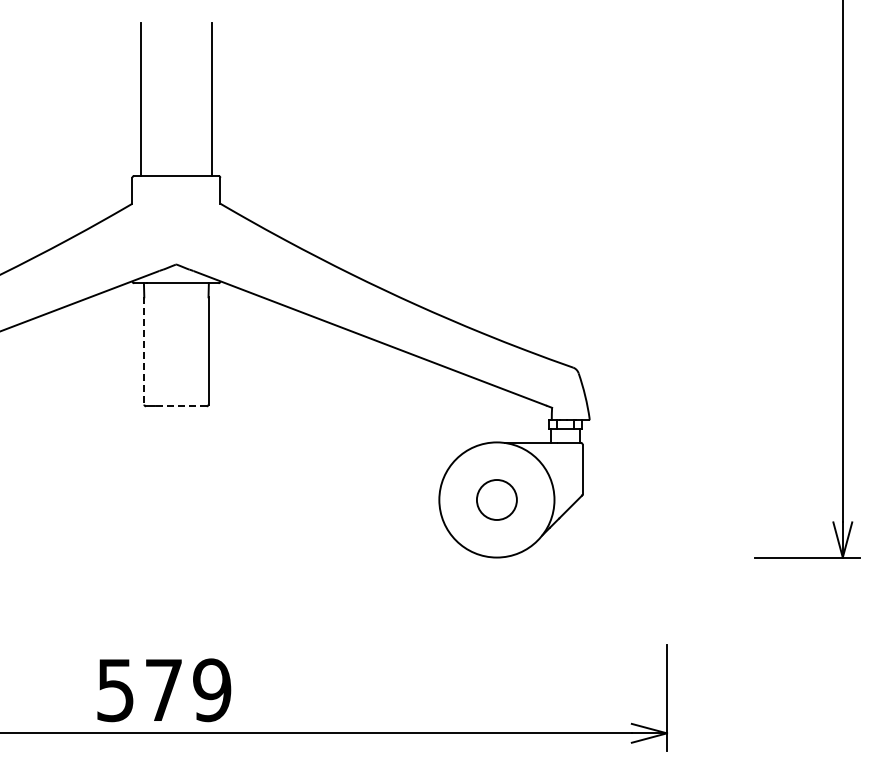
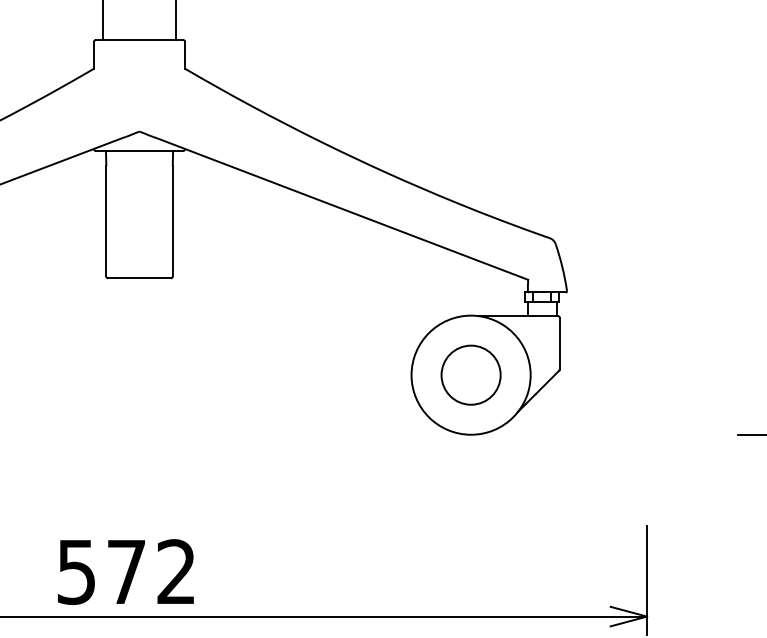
line: (144, 350) -> (106, 220), dashed -> solid
line: (180, 406) -> (143, 278), dashed -> solid
circle: (496, 499) -> (470, 374), size x1.43
text: (212, 690) -> (176, 572), 579 -> 572

